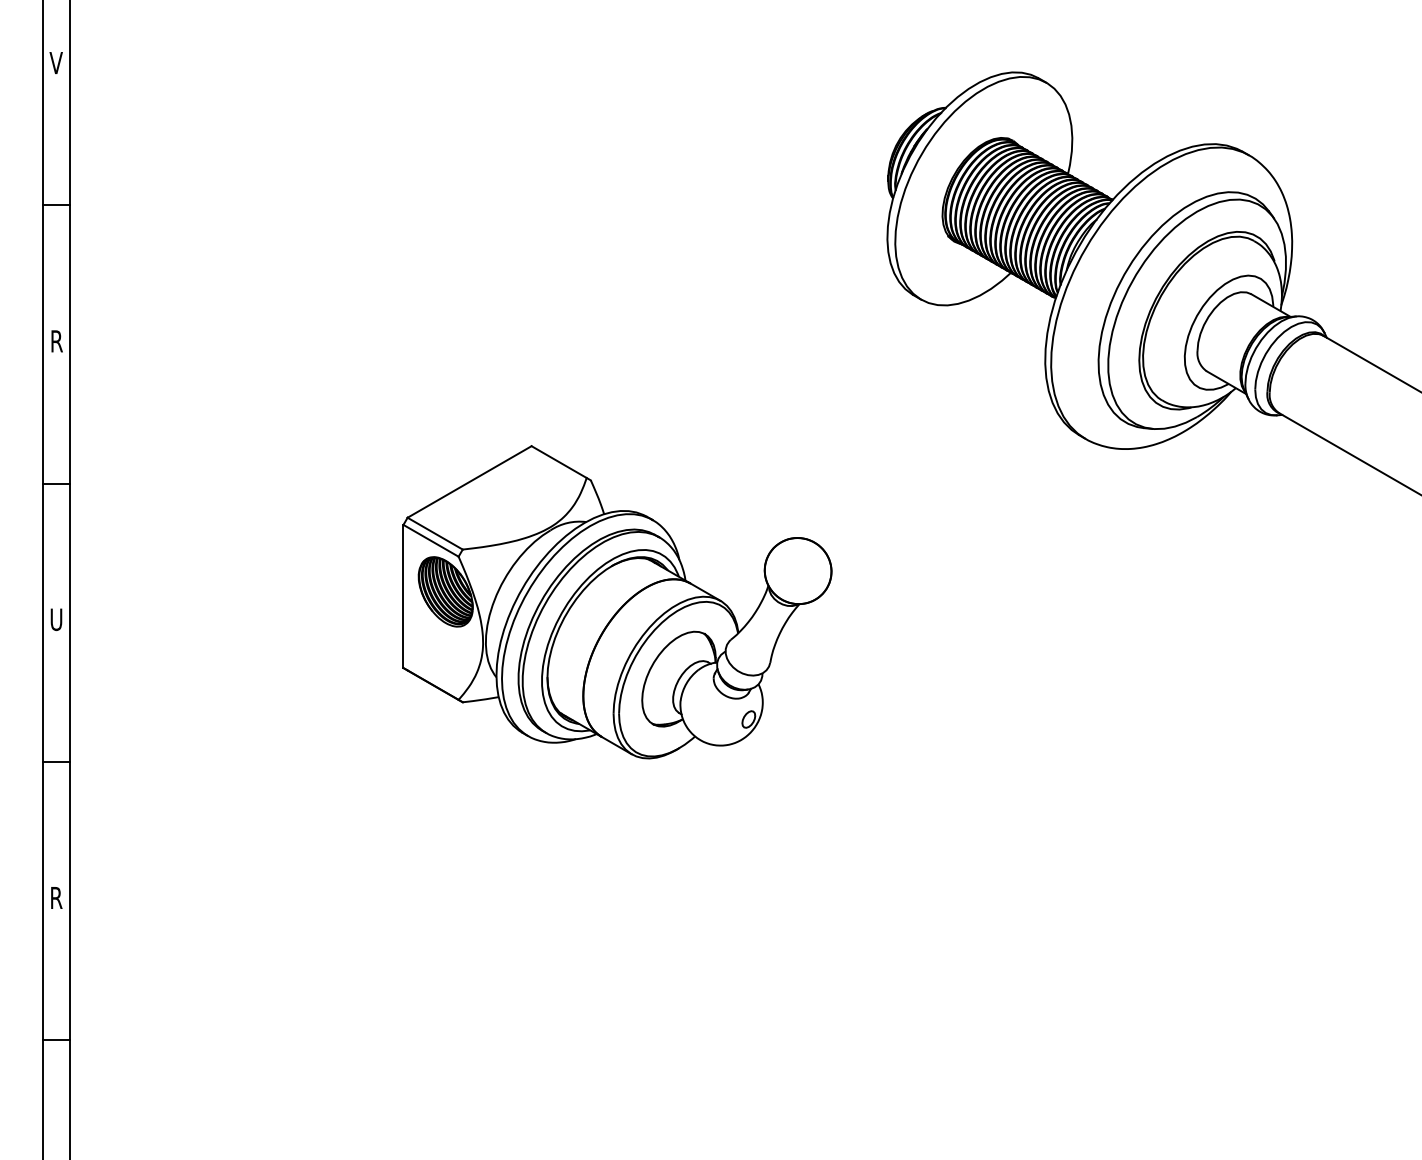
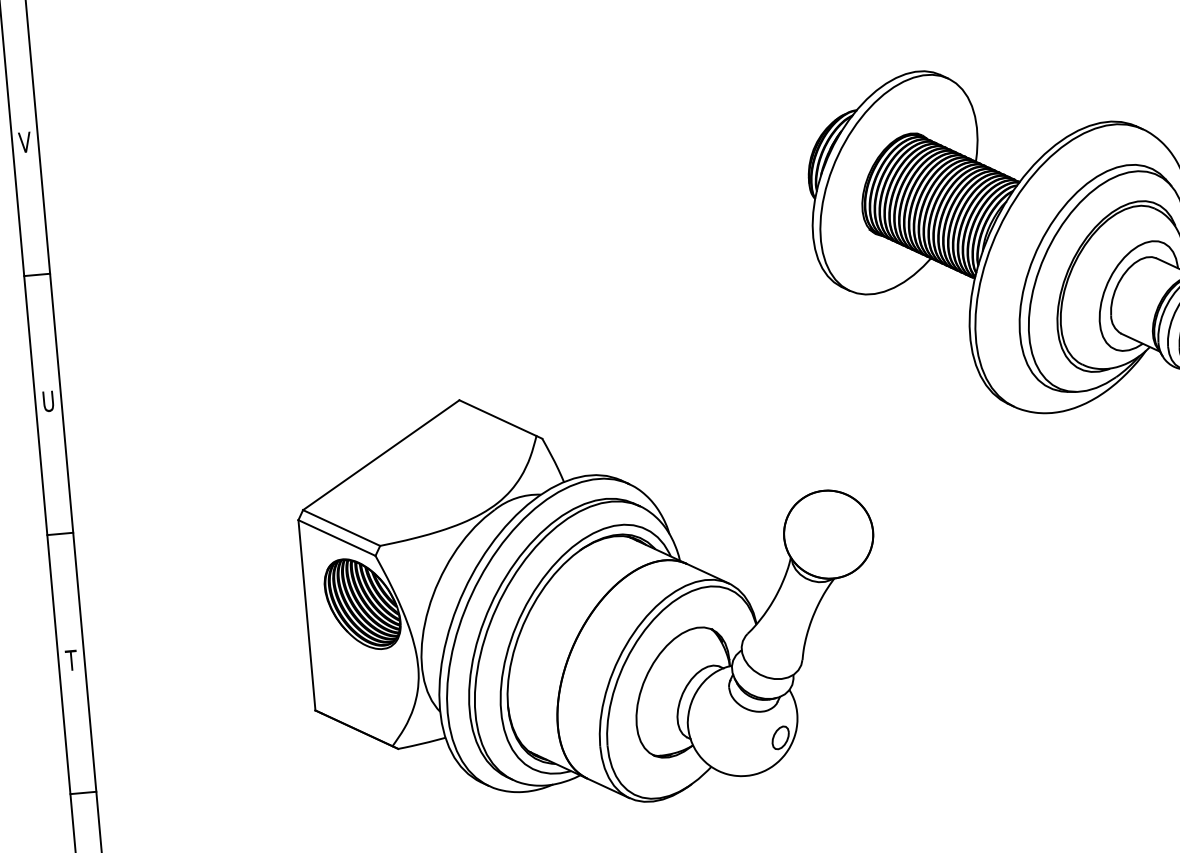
text: (56, 341) -> (48, 401), R -> U
part: (617, 602) -> (592, 597), size x1.43
text: (56, 619) -> (71, 660), U -> T

